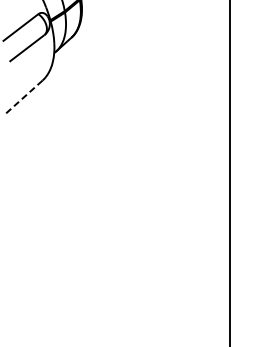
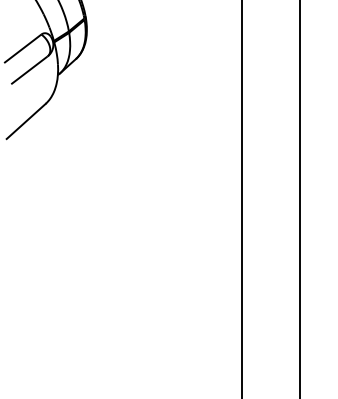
line: (23, 97) -> (25, 121), dashed -> solid

